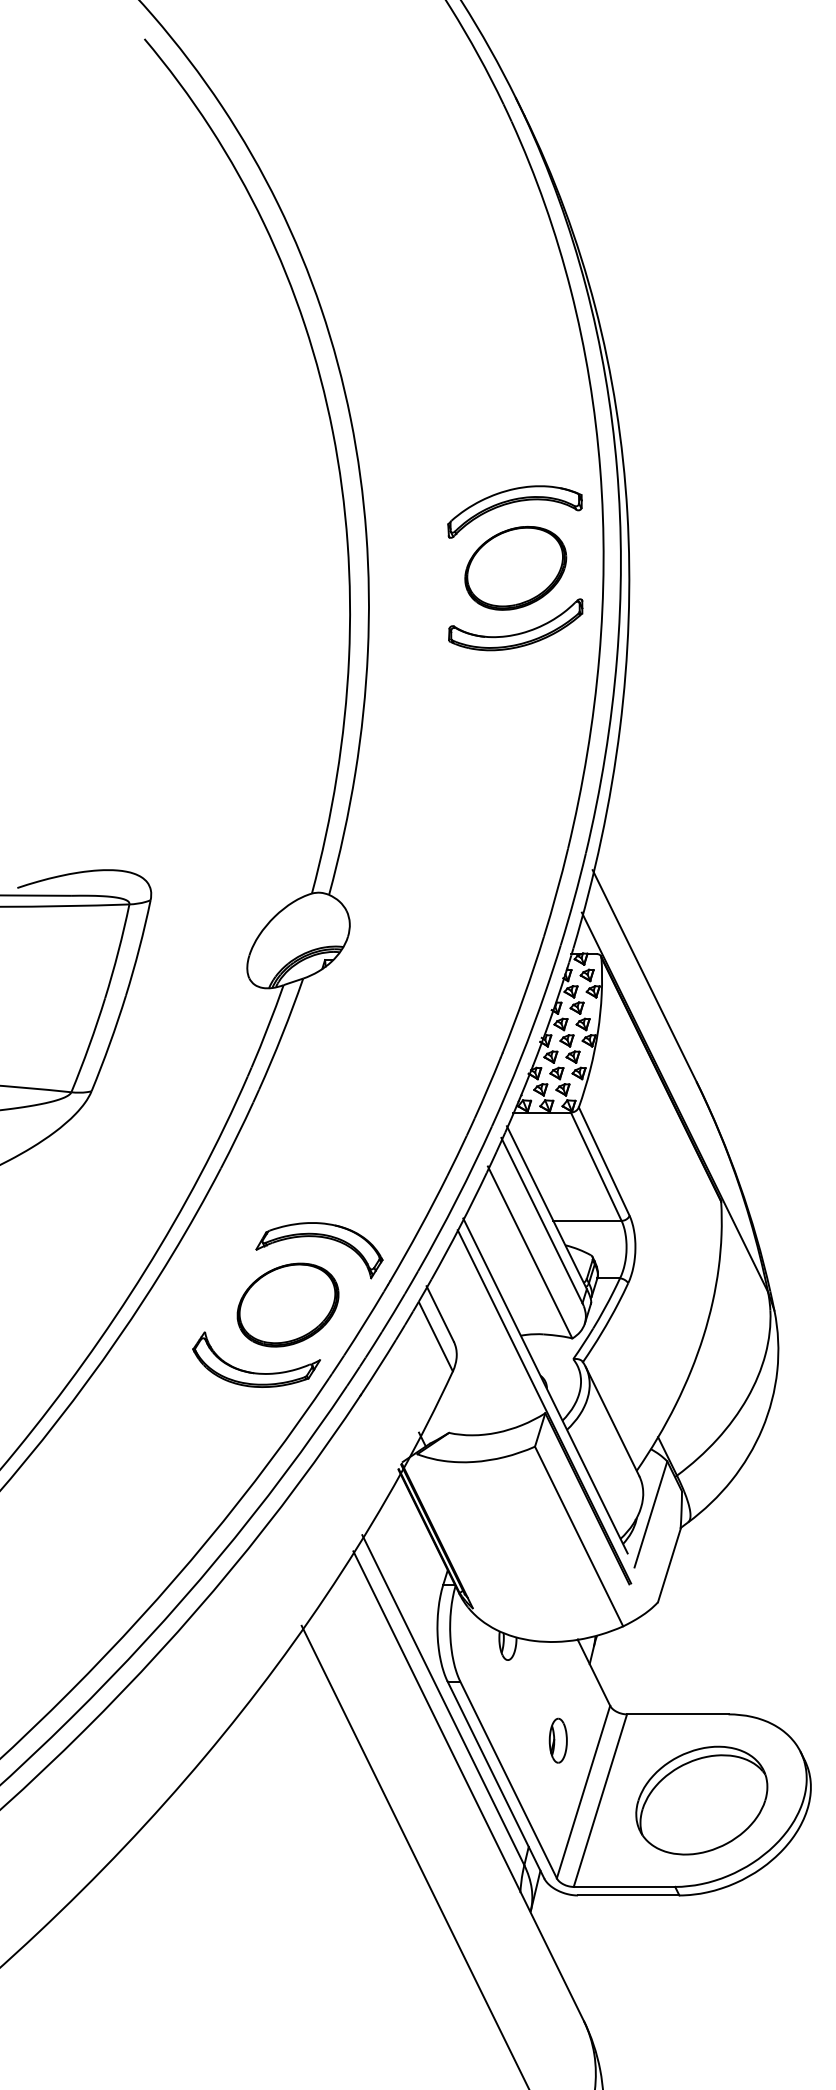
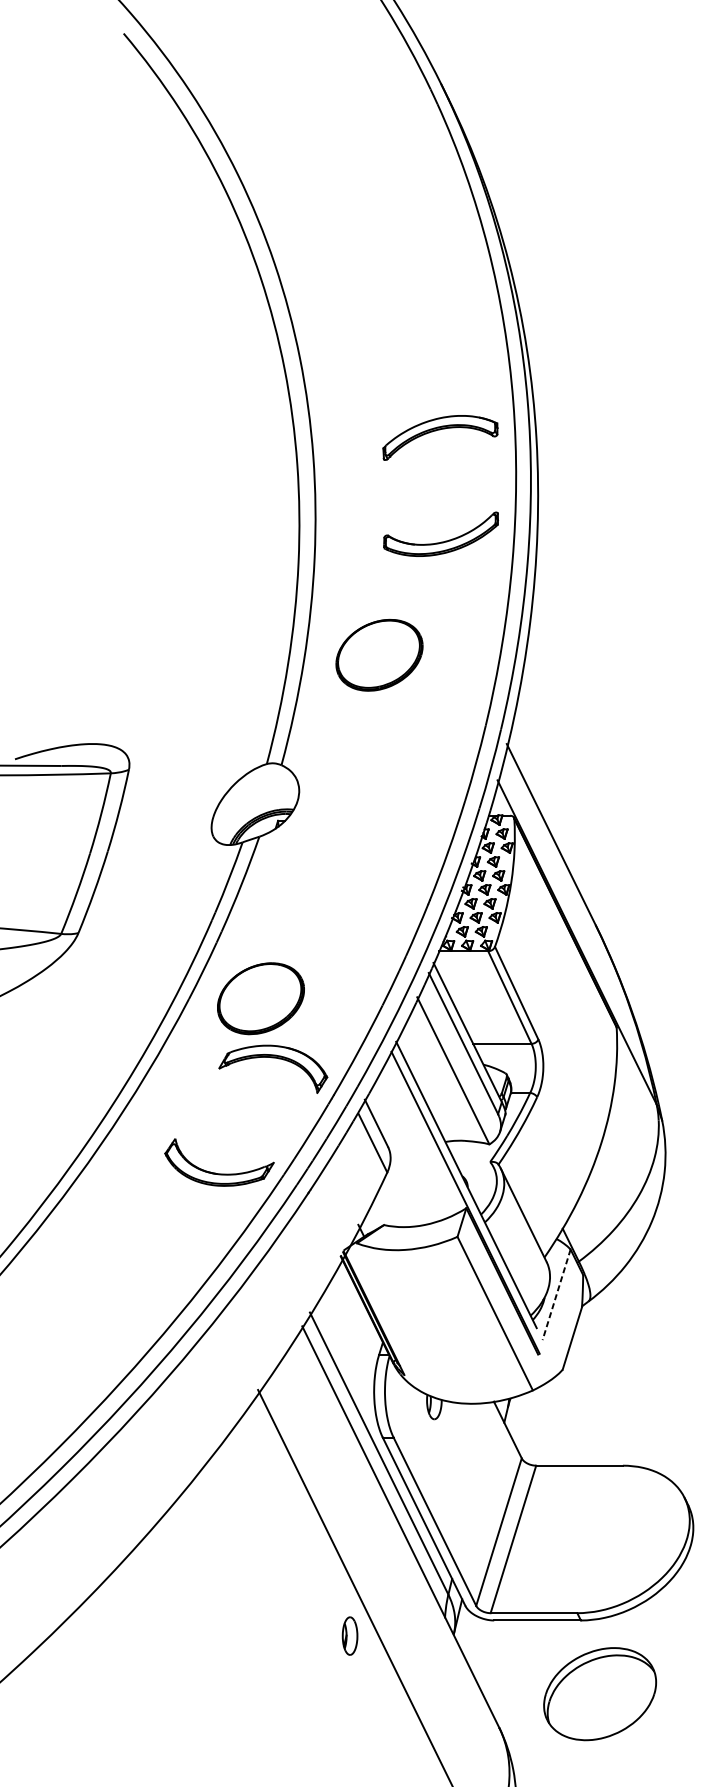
part: (515, 568) -> (379, 655), moved
part: (287, 1304) -> (260, 998), moved
line: (650, 1514) -> (556, 1294), solid -> dashed
part: (557, 1740) -> (349, 1635), moved
part: (701, 1800) -> (599, 1694), moved

